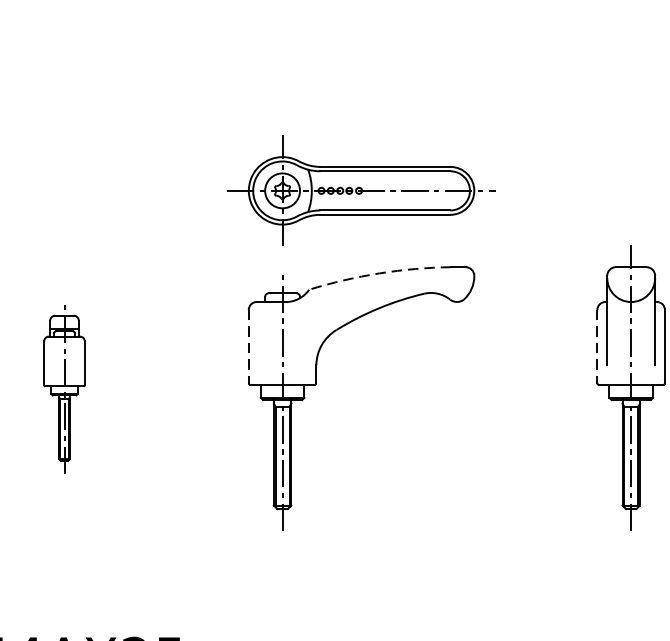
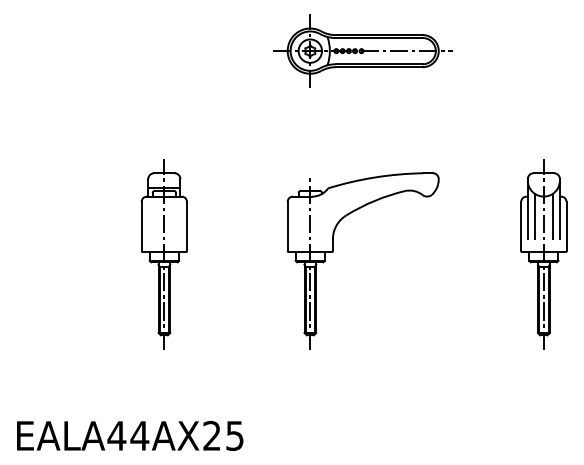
part: (360, 189) -> (362, 50), moved
arc: (379, 273) -> (375, 177), dashed -> solid
line: (618, 331) -> (535, 216), added
line: (644, 331) -> (552, 216), added
line: (248, 346) -> (287, 226), dashed -> solid
line: (597, 346) -> (521, 226), dashed -> solid
part: (63, 388) -> (163, 254), size x1.67

